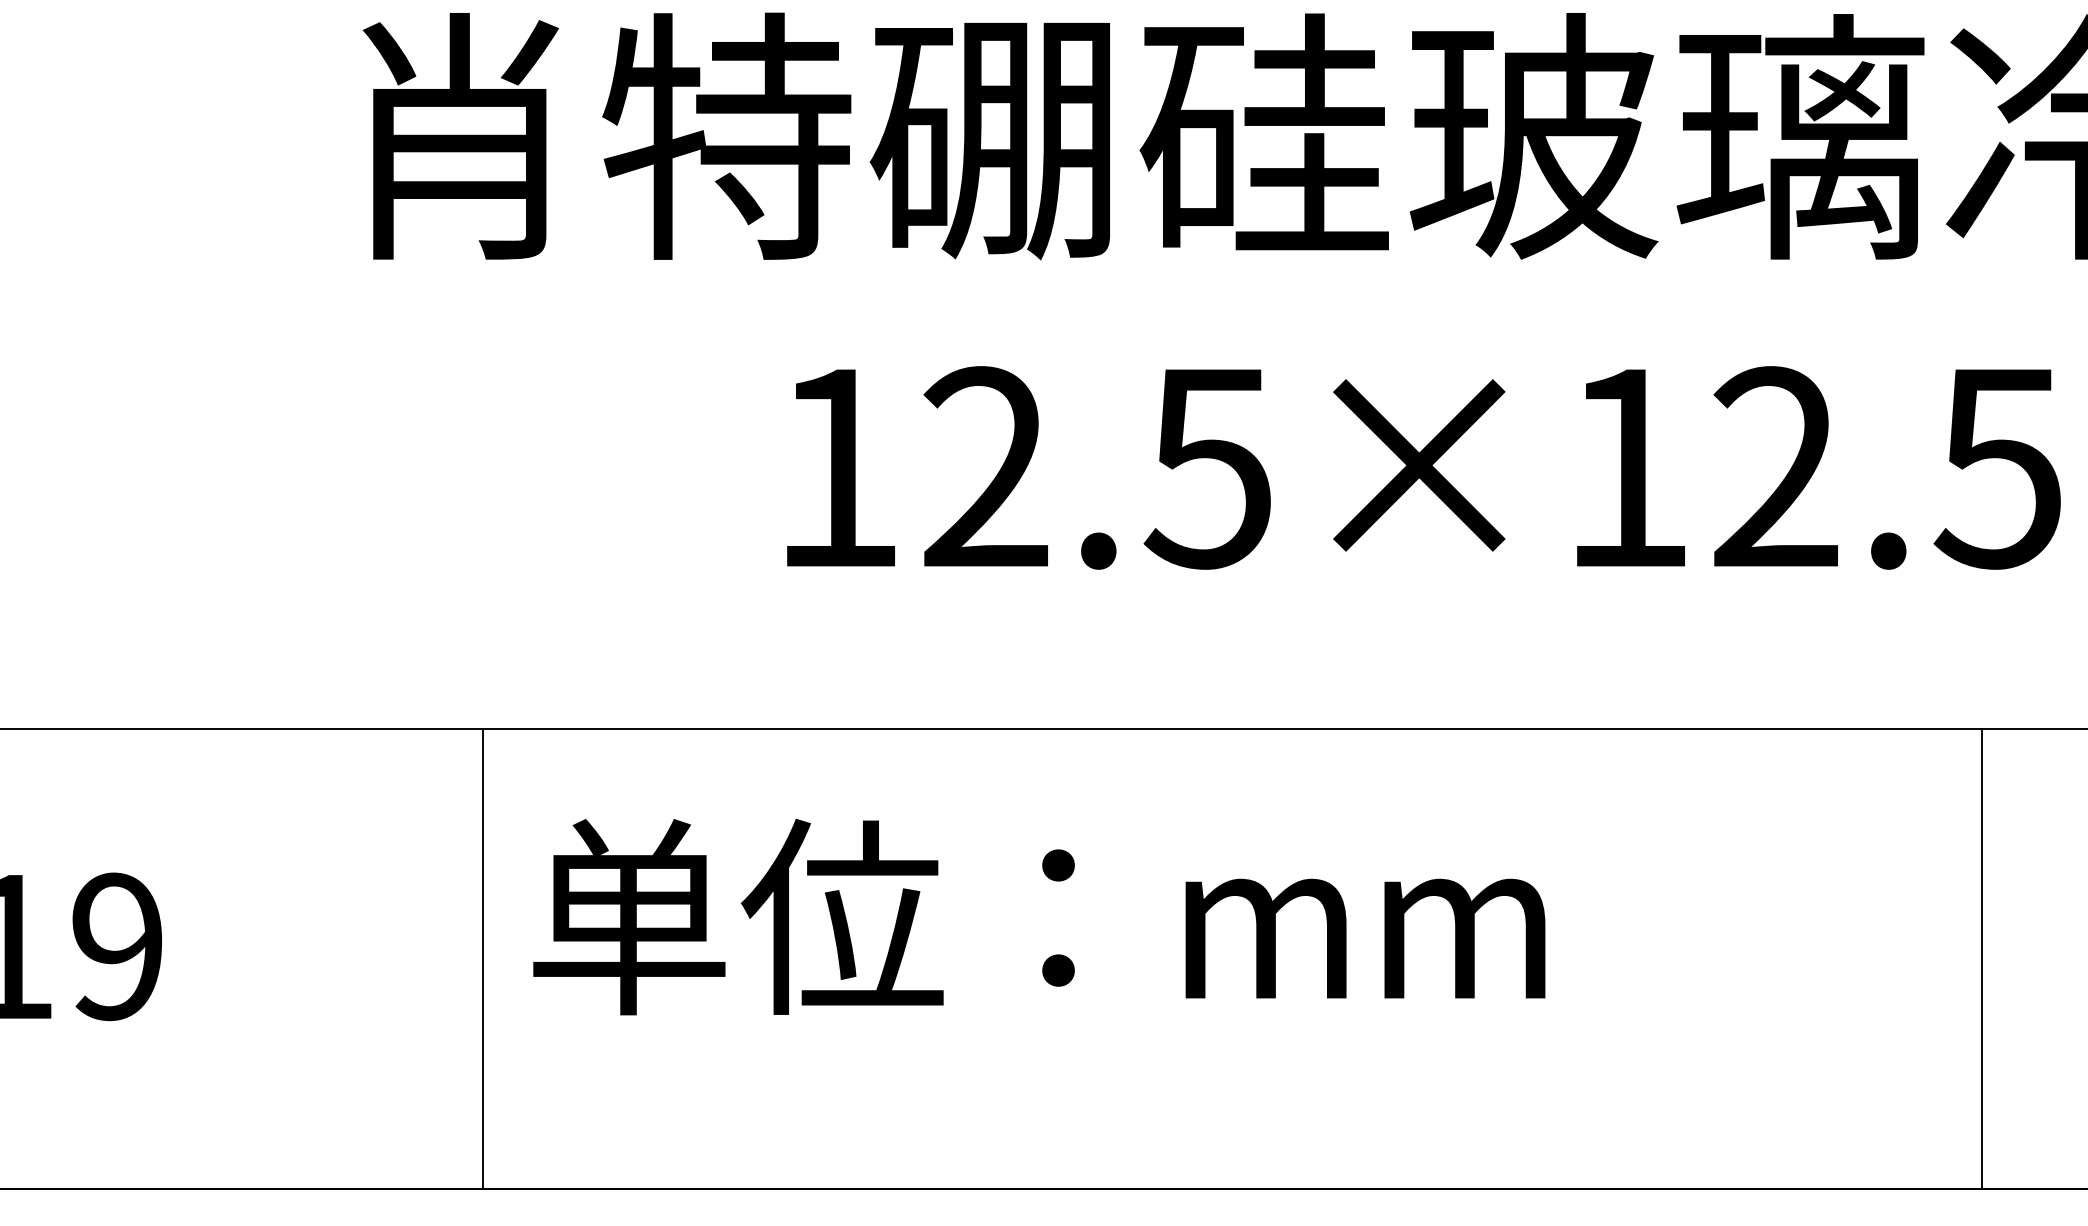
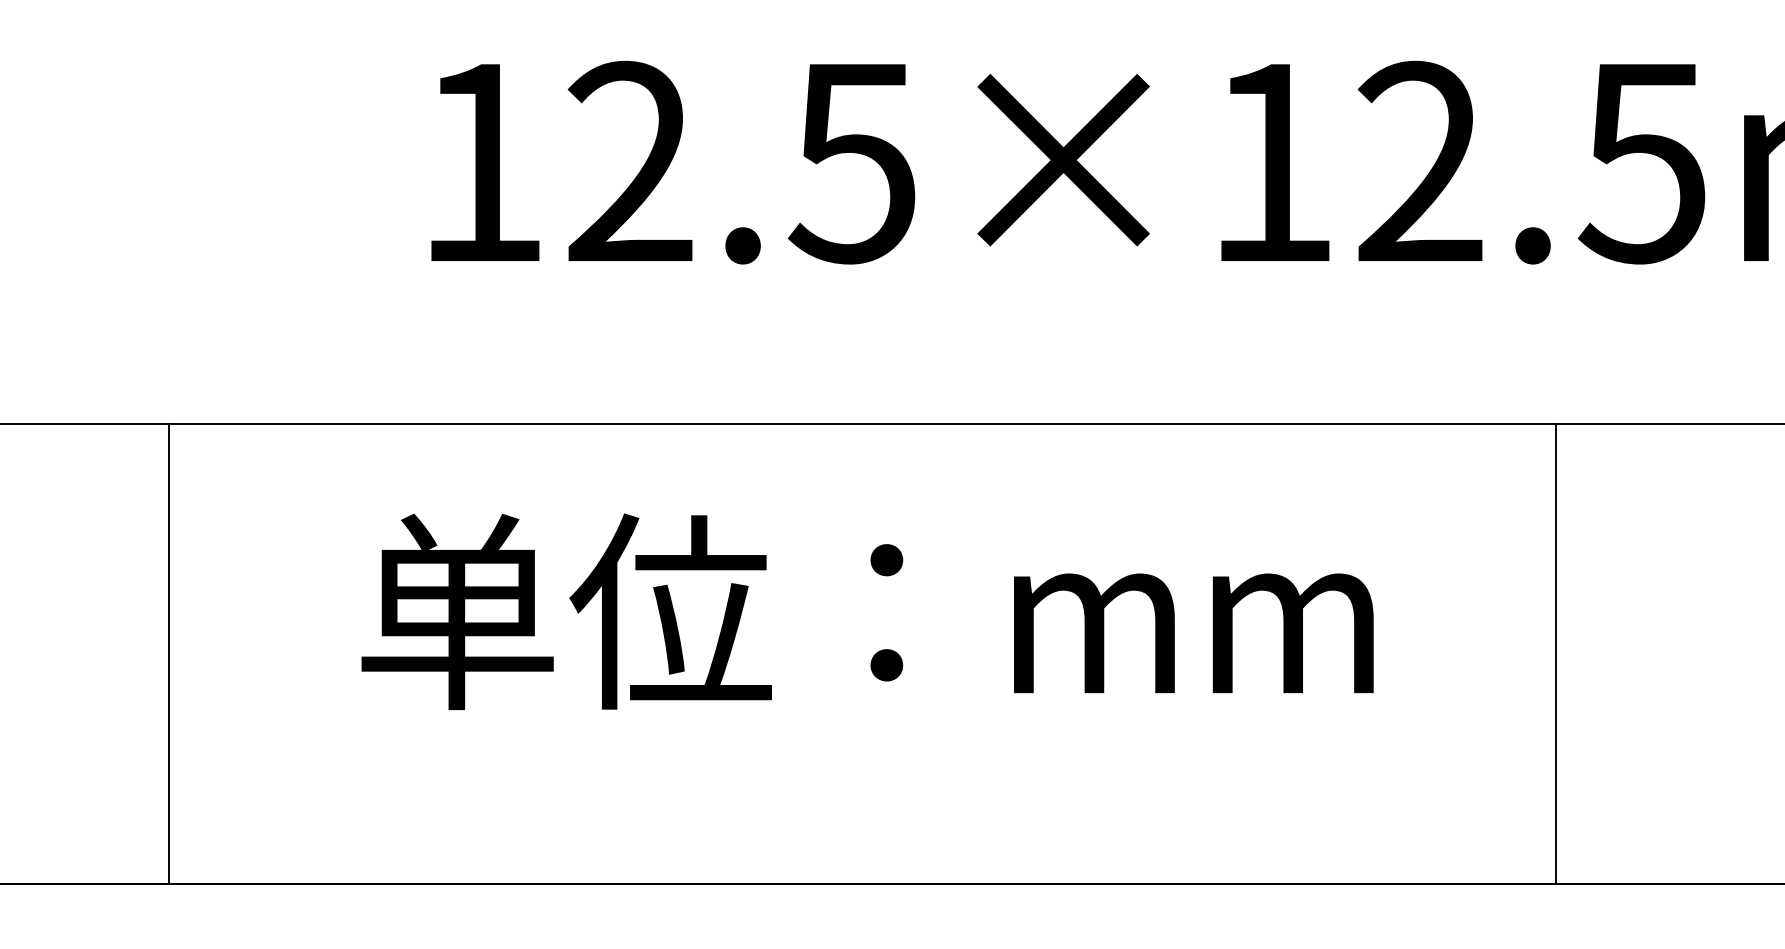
text: (1039, 916) -> (867, 611), moved
line: (482, 959) -> (168, 654), moved
line: (1982, 959) -> (1556, 654), moved

